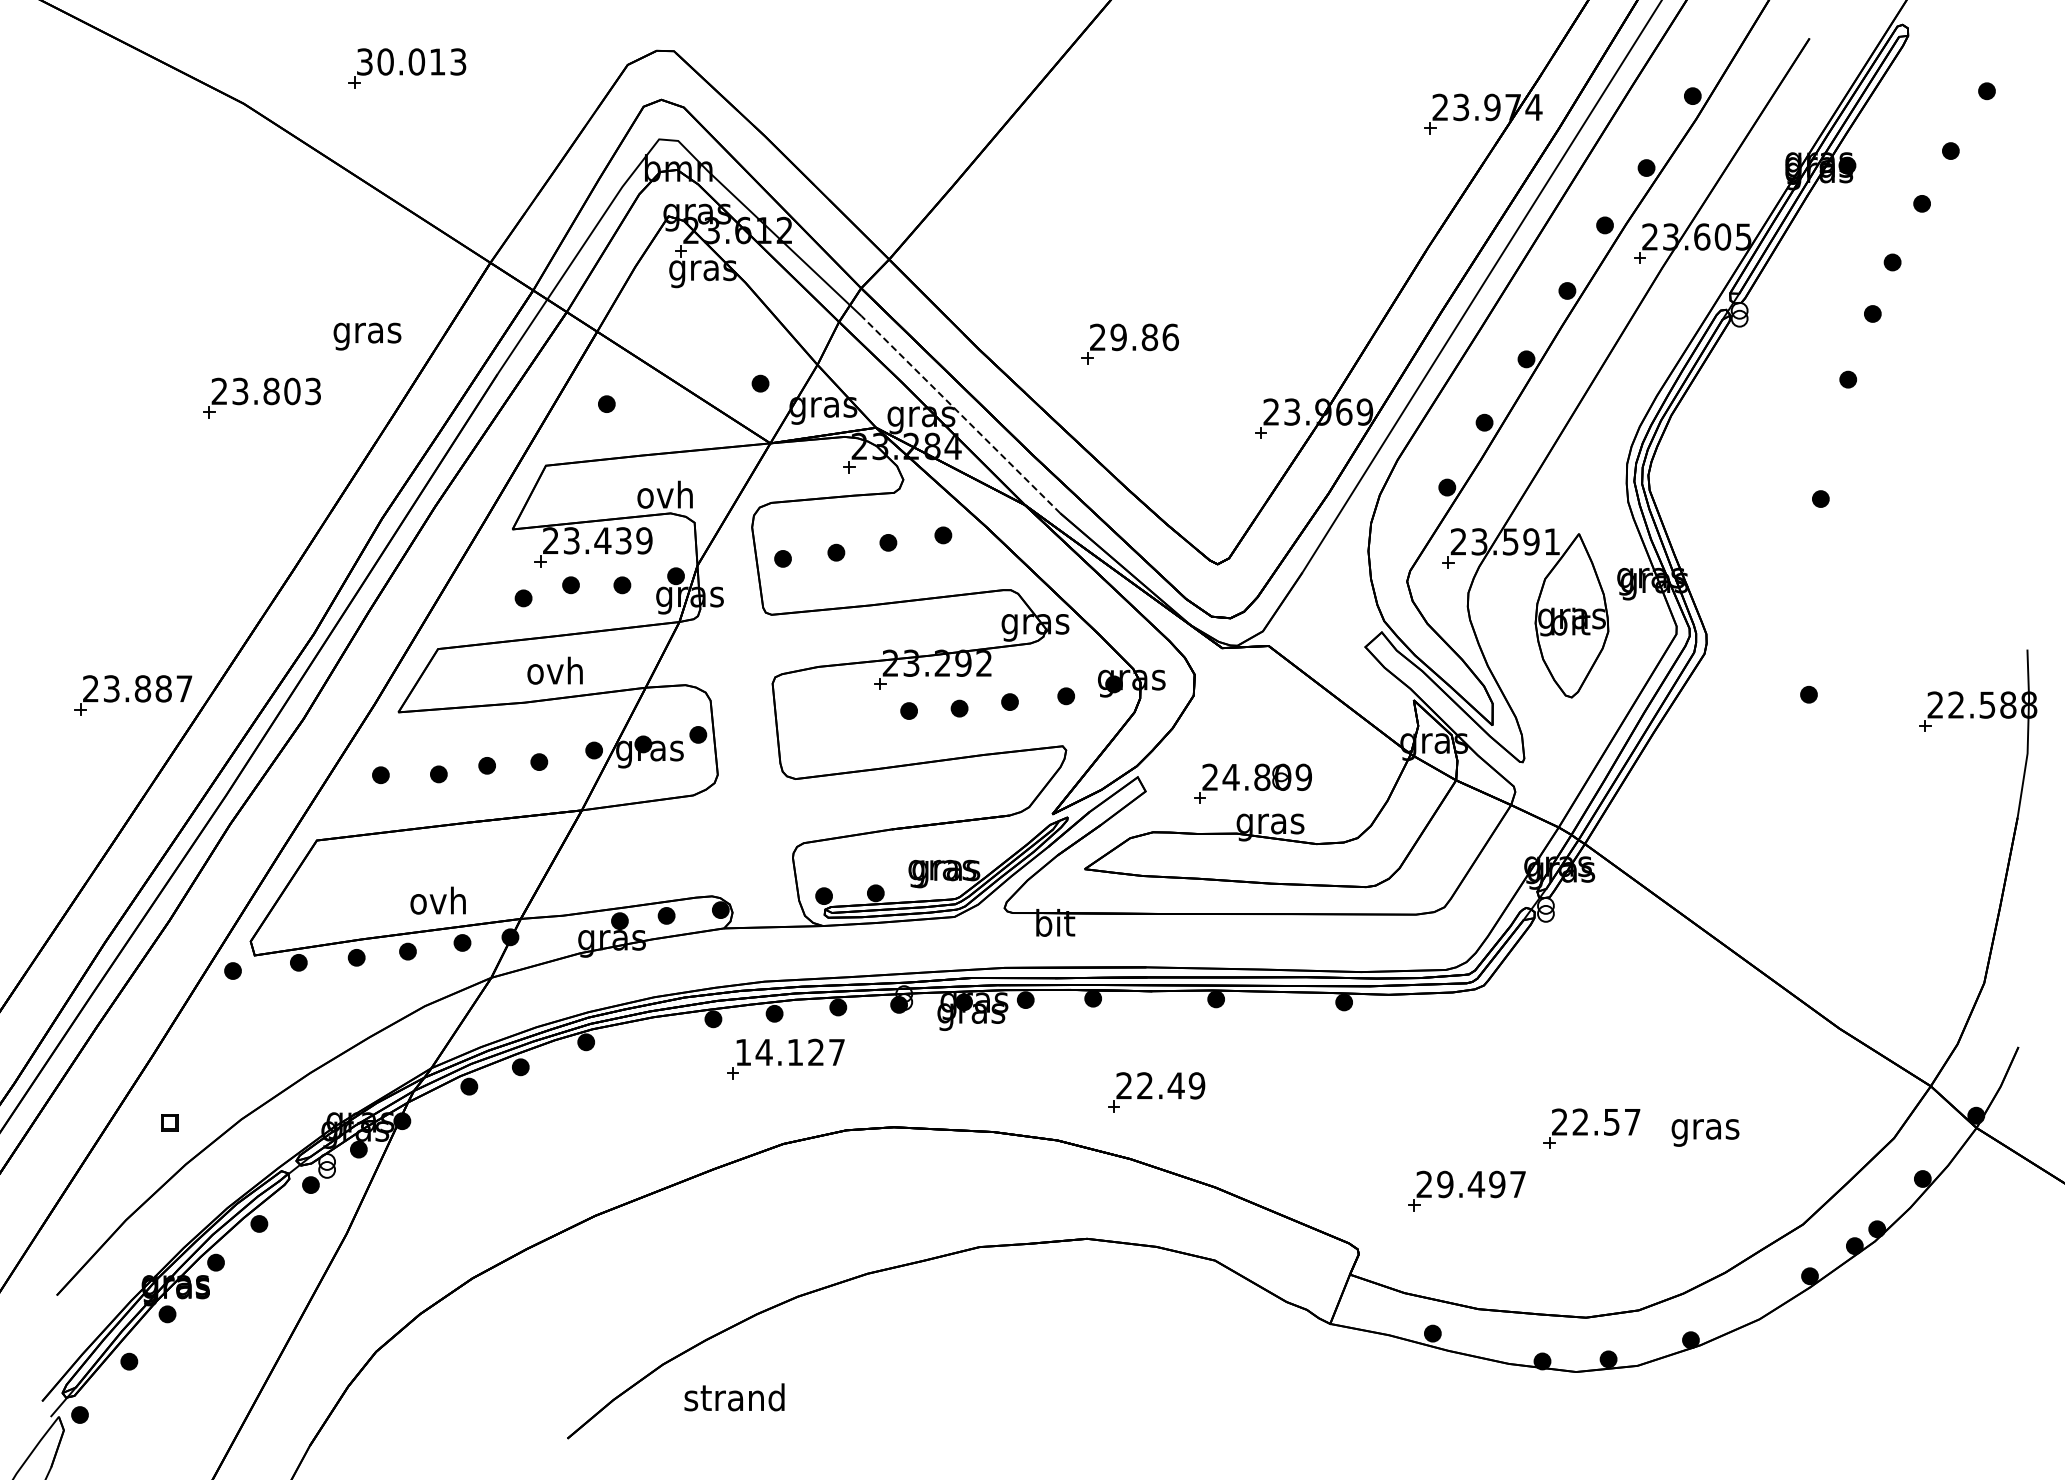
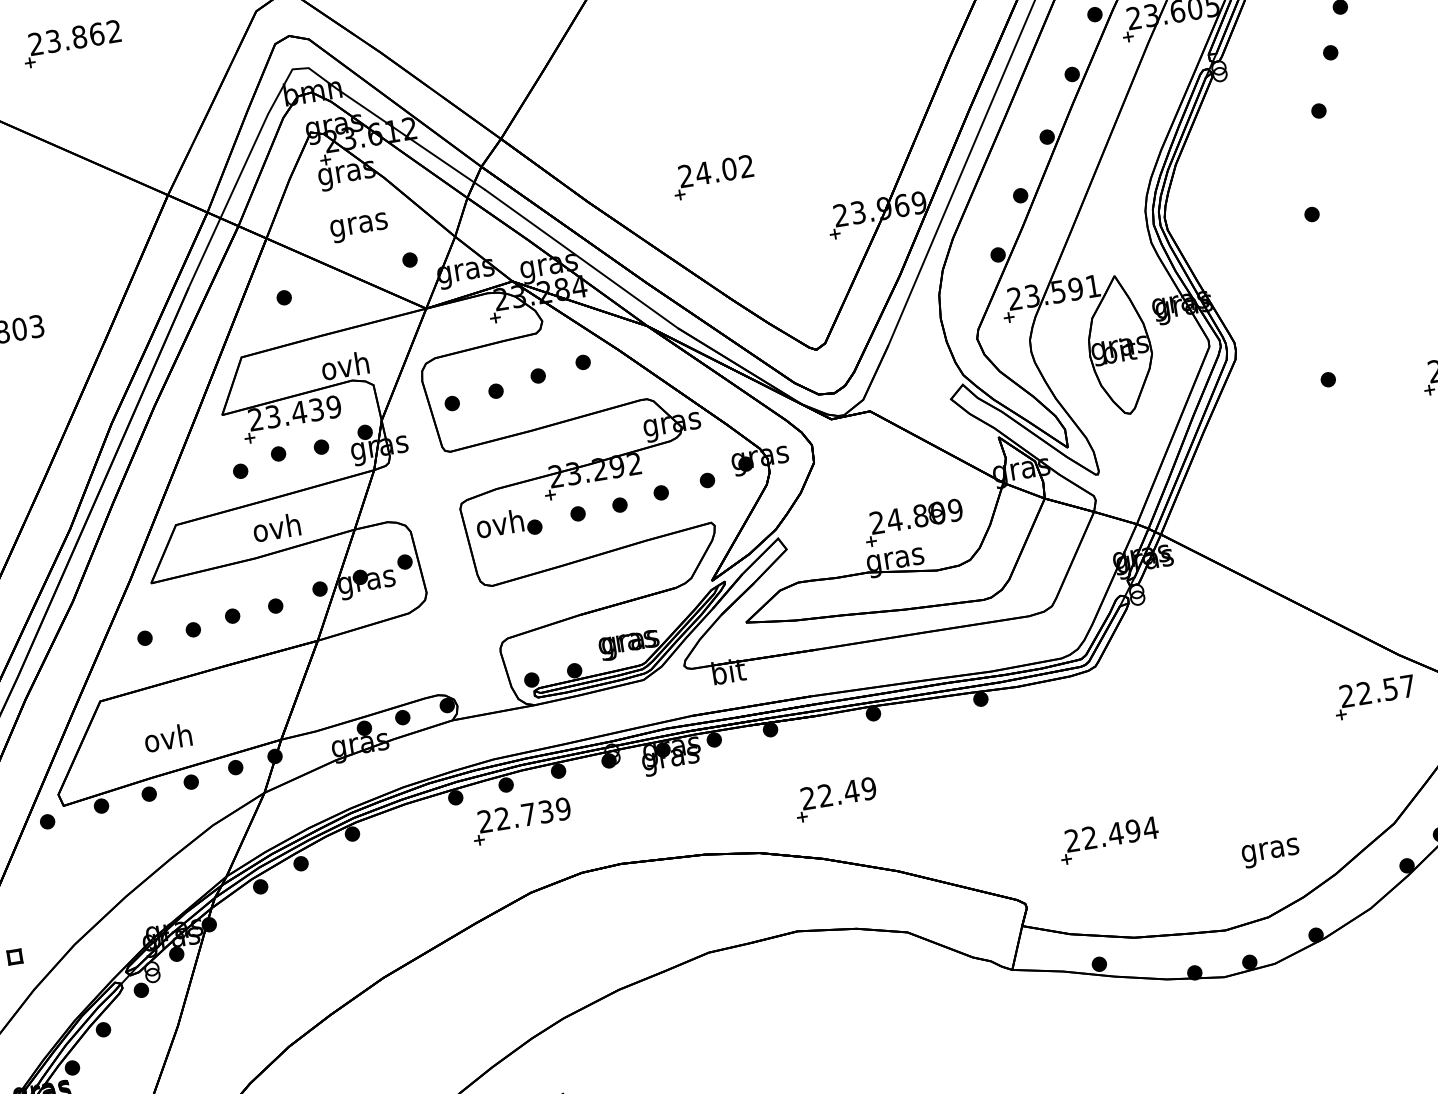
text: (411, 61) -> (75, 37), 30.013 -> 23.862
text: (367, 336) -> (359, 227), moved
text: (1144, 337) -> (724, 170), 29.86 -> 24.02
line: (960, 414) -> (581, 259), dashed -> solid
part: (826, 710) -> (508, 524), added
part: (1252, 783) -> (913, 522), moved
text: (437, 900) -> (167, 737), moved
text: (790, 1052) -> (524, 815), 14.127 -> 22.739
part: (1591, 1128) -> (1374, 697), moved
text: (1705, 1132) -> (1270, 852), moved
text: (1481, 1184) -> (1120, 833), 29.497 -> 22.494

